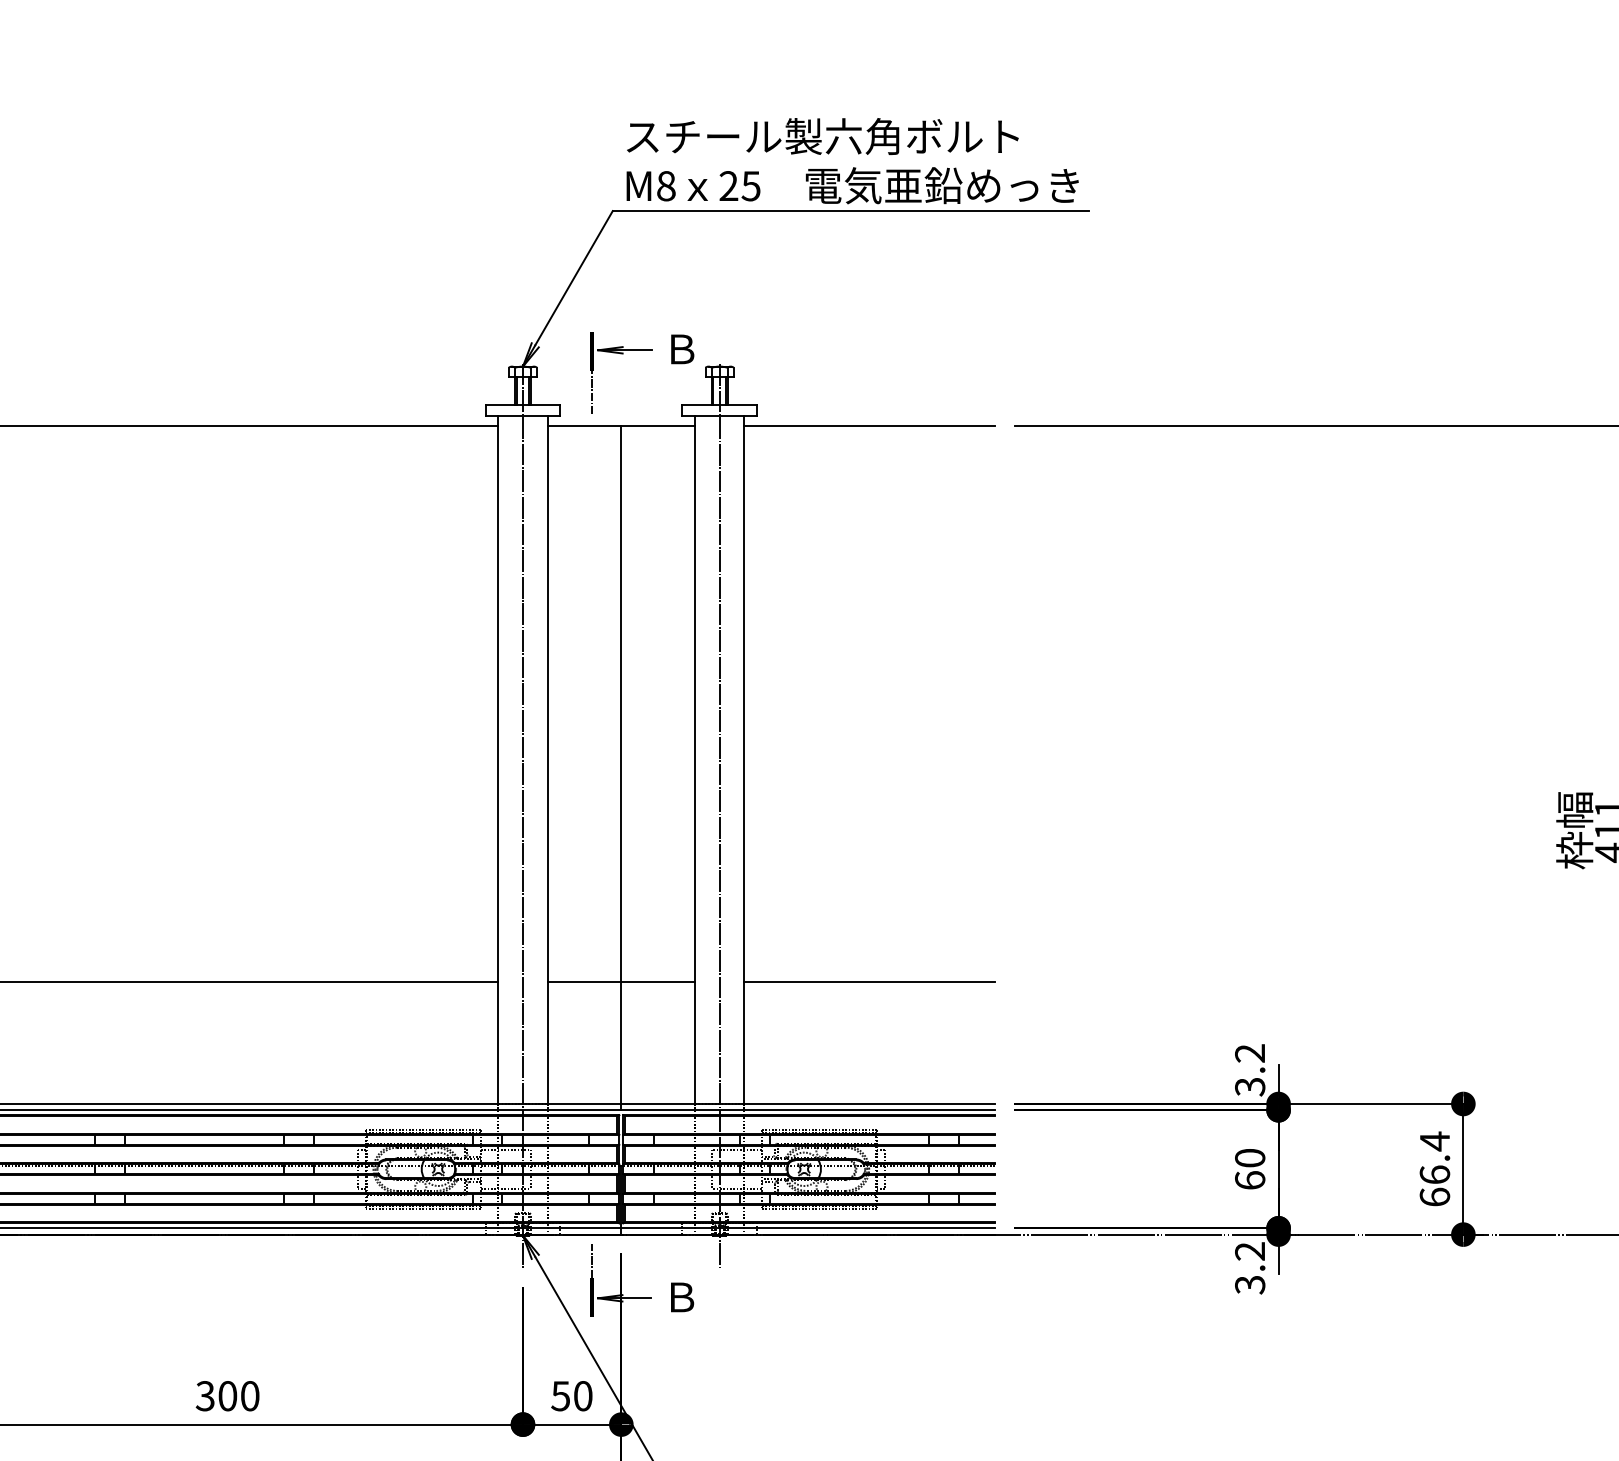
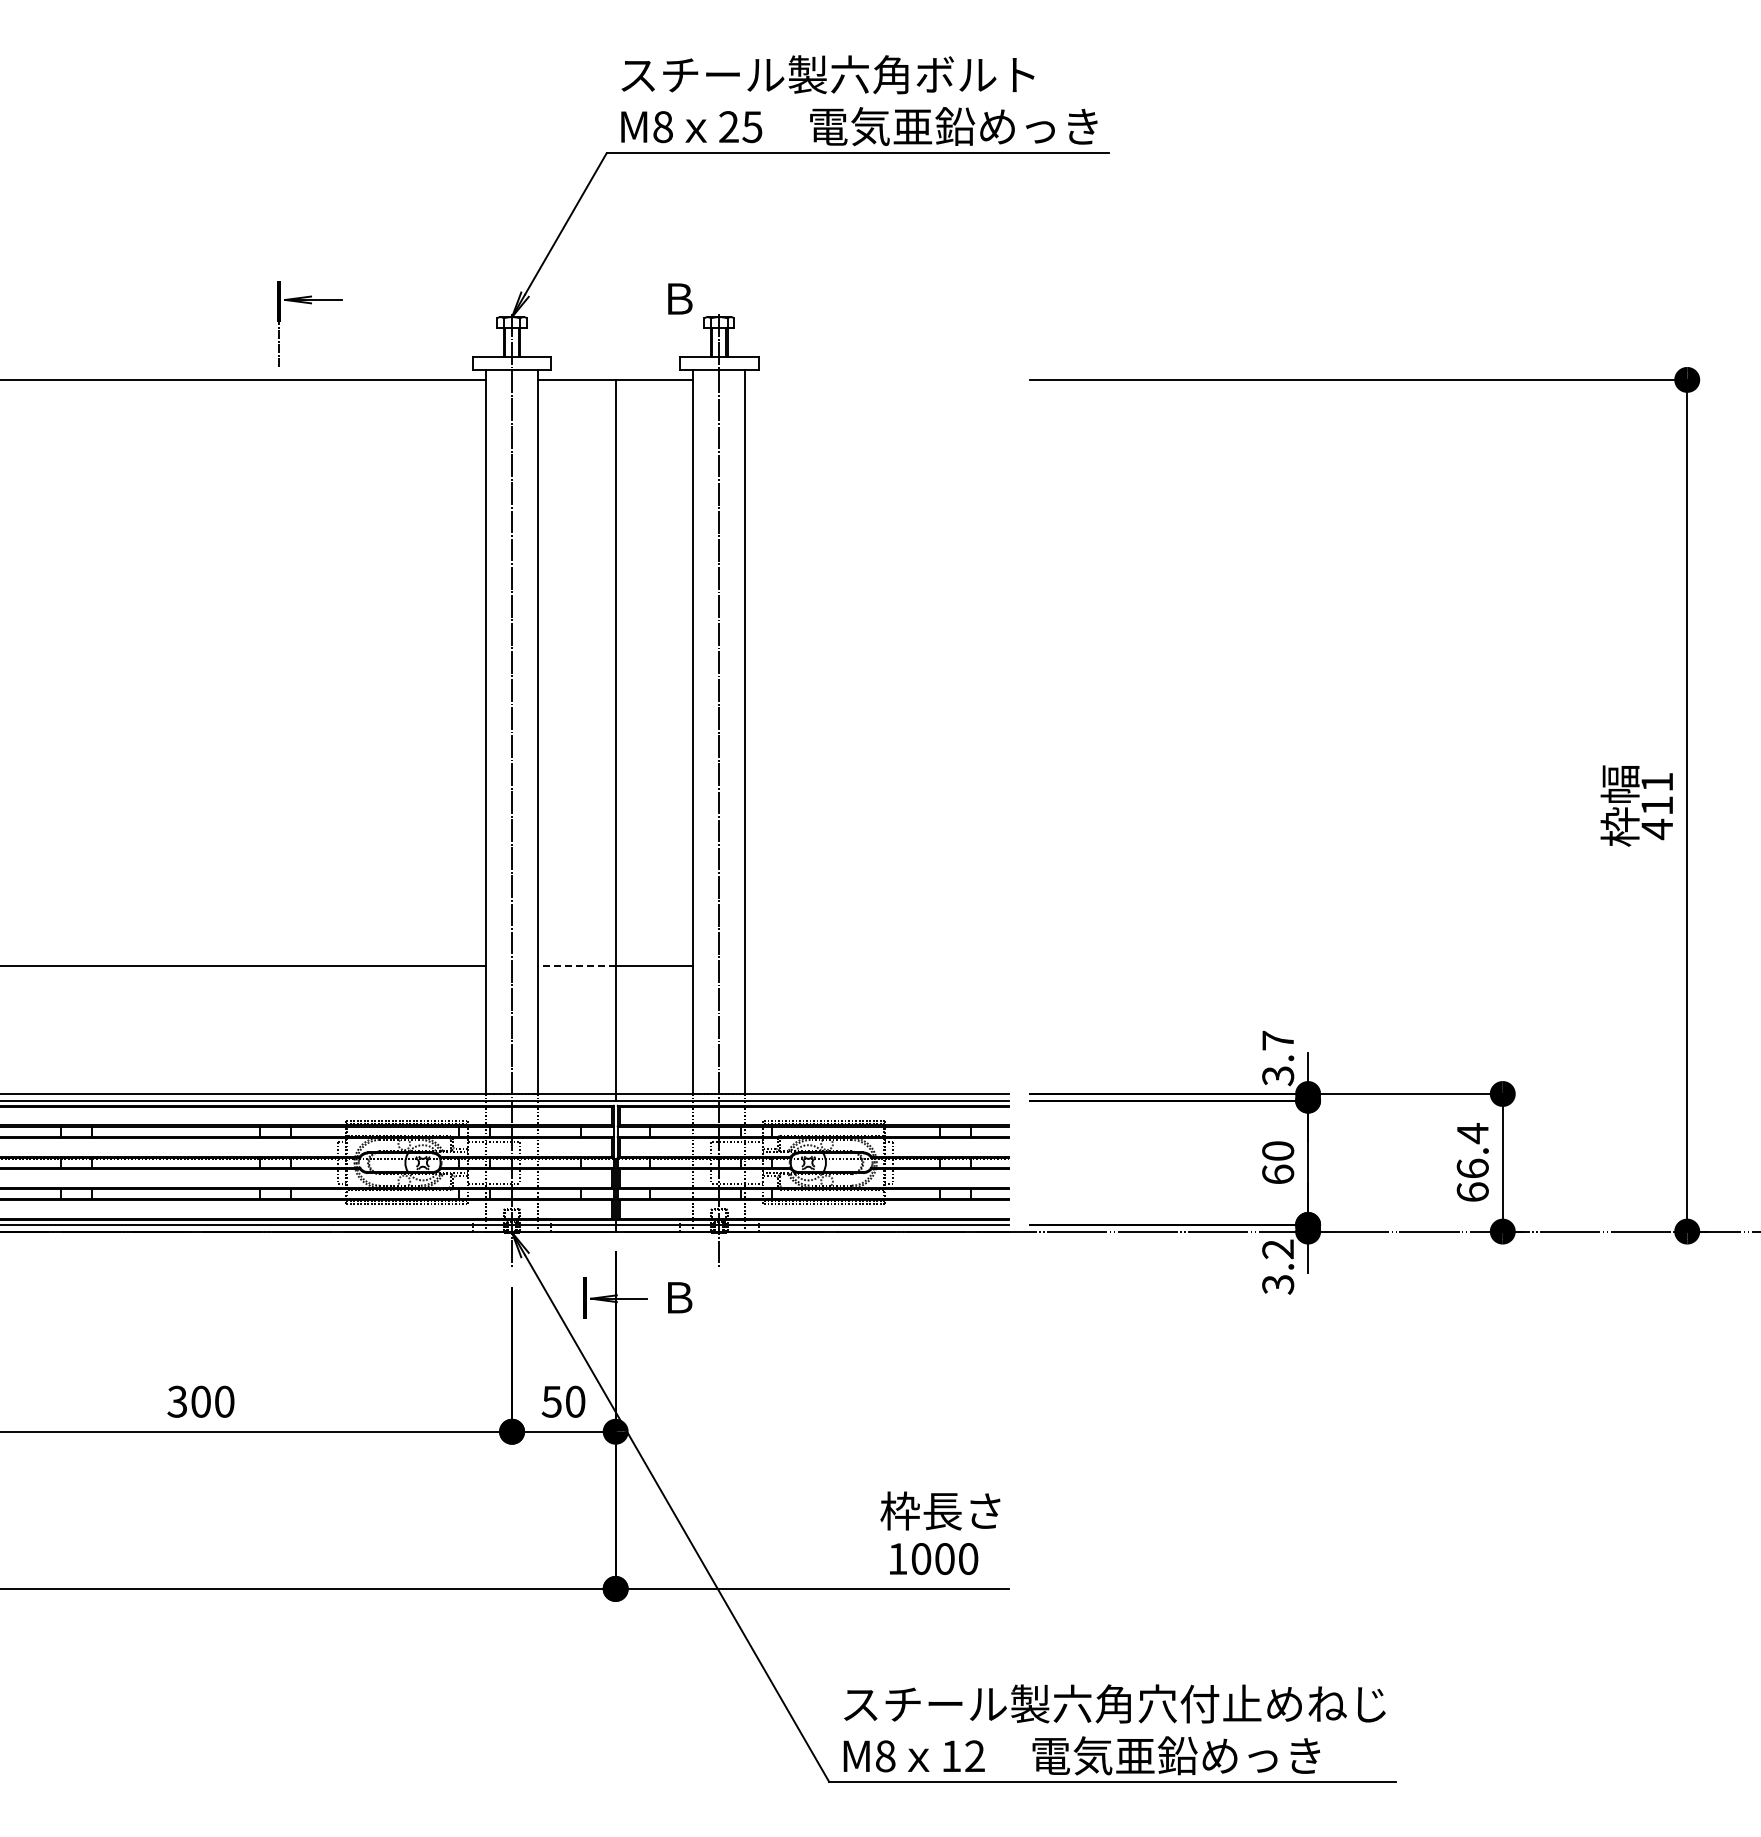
part: (622, 354) -> (310, 304), moved
line: (869, 425) -> (877, 379), removed
line: (584, 982) -> (576, 965), solid -> dashed
line: (869, 982) -> (877, 965), removed
text: (1249, 1053) -> (1277, 1040), 3.2 -> 3.7
line: (591, 1261) -> (584, 1259), removed

